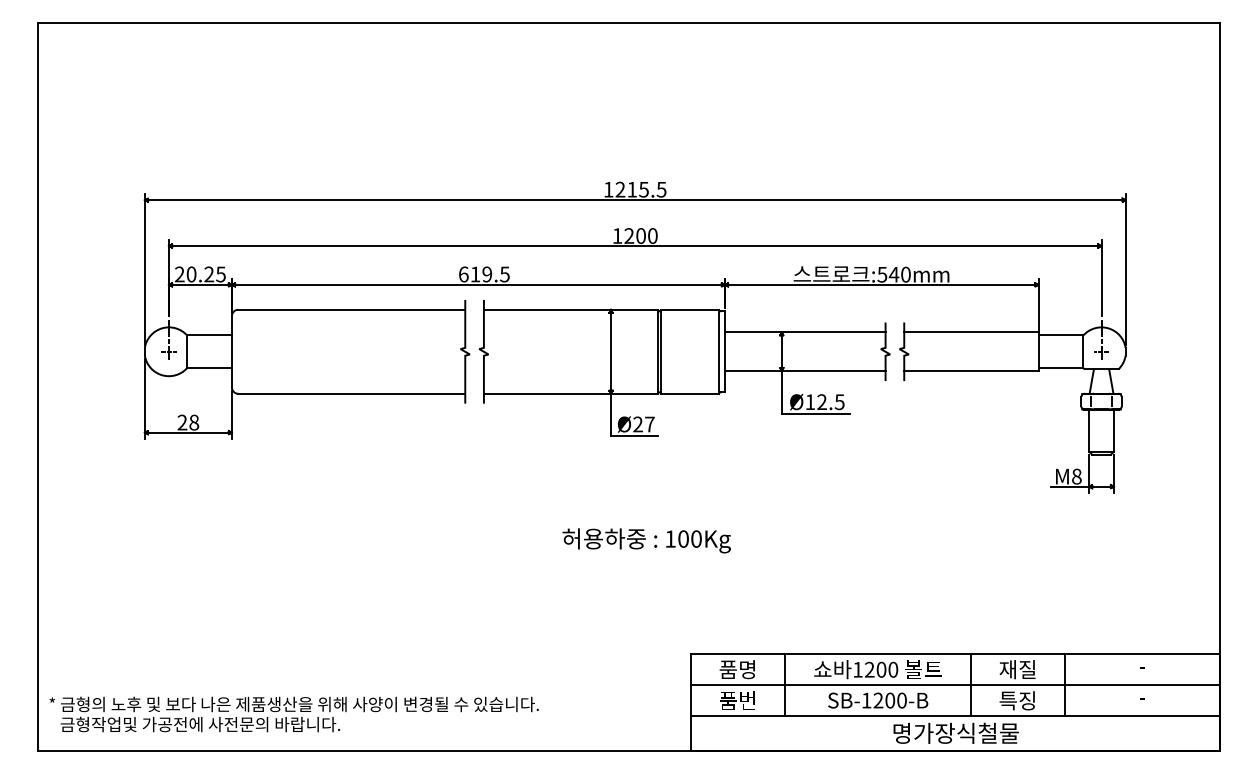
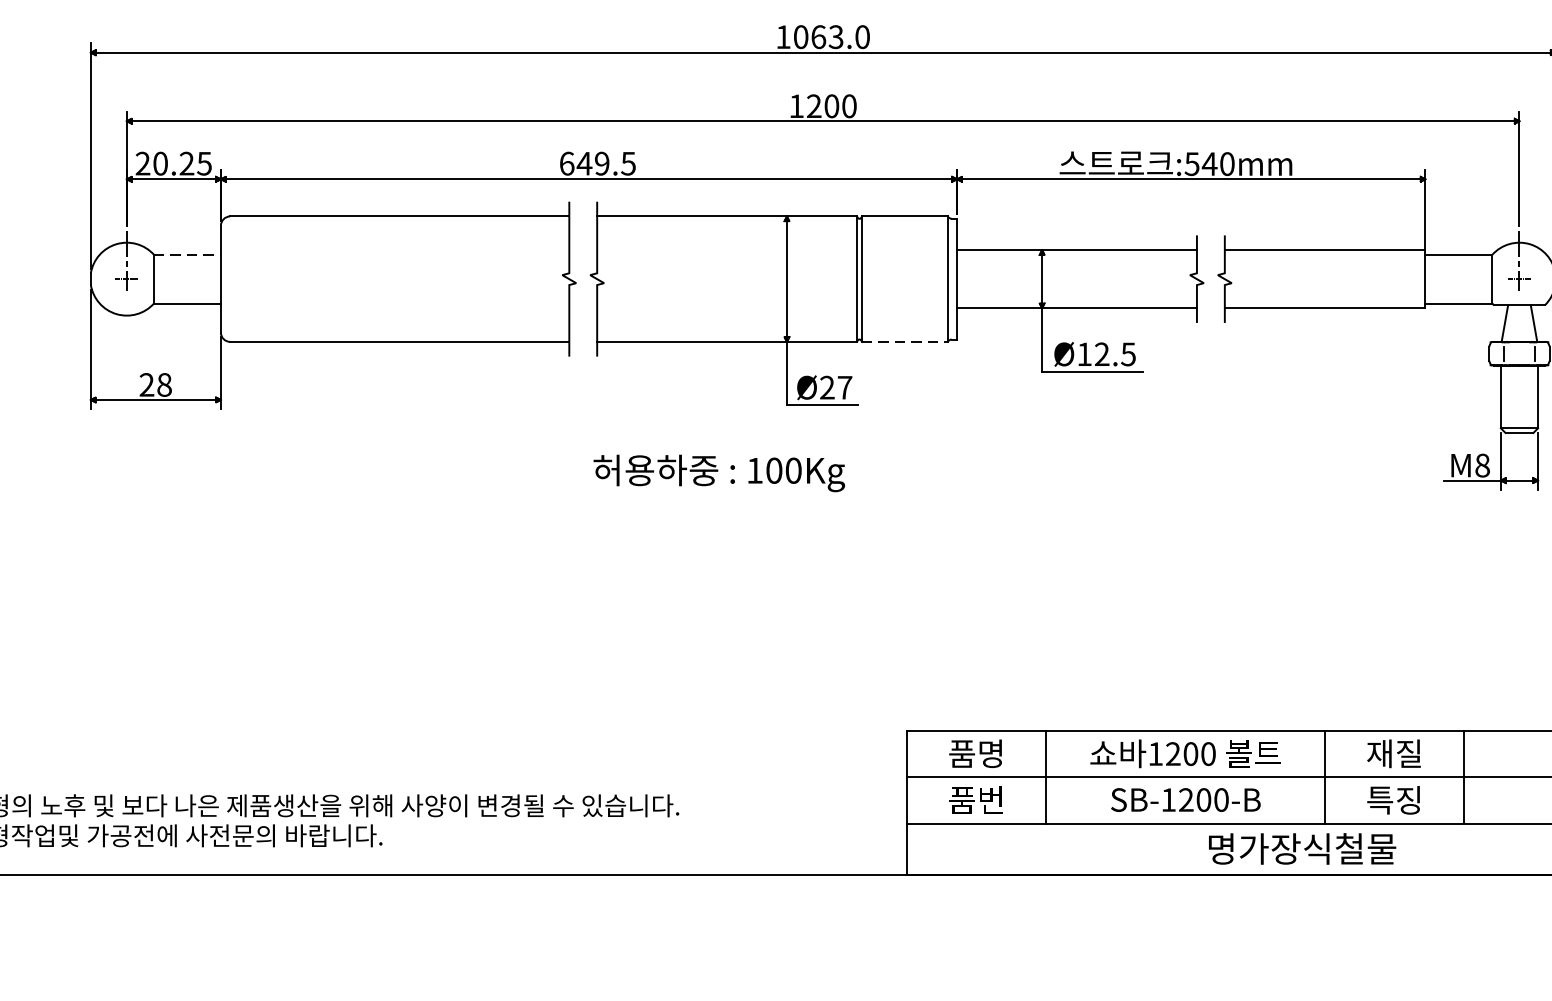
text: (640, 189) -> (830, 36), 1215.5 -> 1063.0
text: (475, 274) -> (584, 163), 619.5 -> 649.5
line: (210, 335) -> (188, 254), solid -> dashed
line: (689, 393) -> (904, 341), solid -> dashed
text: (646, 540) -> (718, 472), moved

